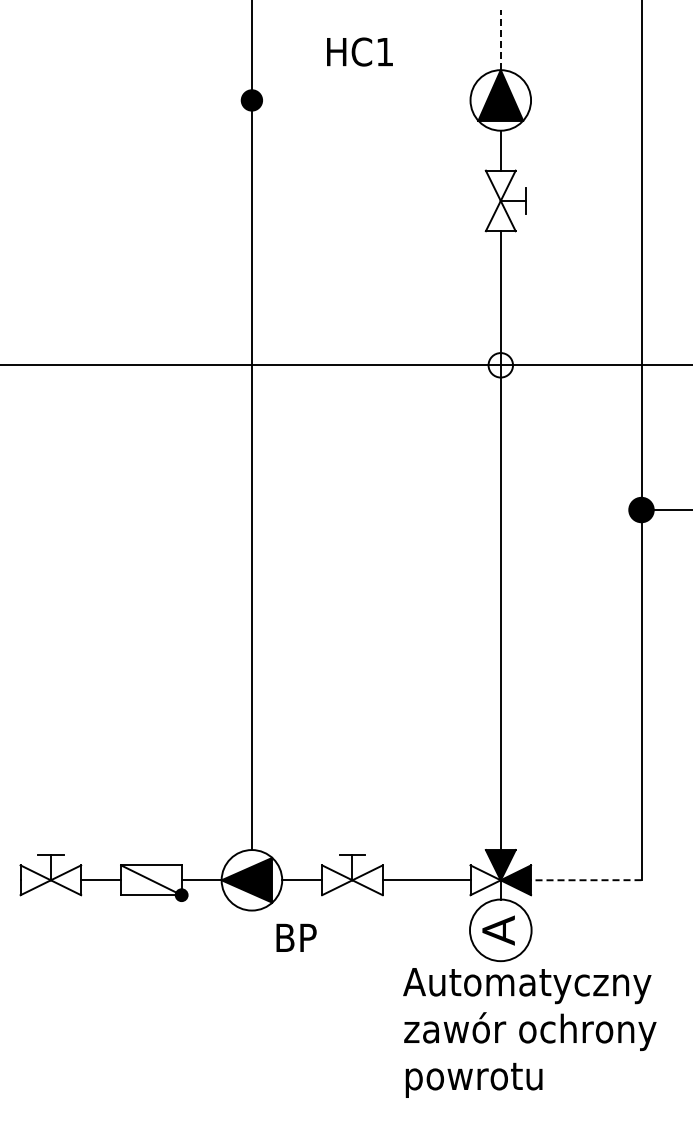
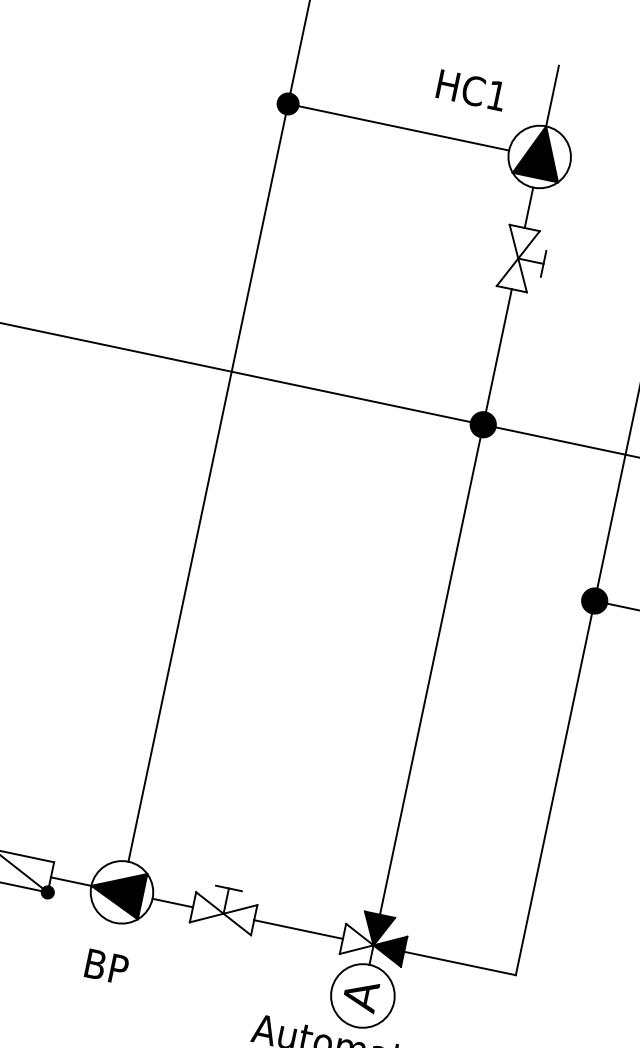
line: (500, 40) -> (552, 96), dashed -> solid
text: (359, 51) -> (471, 89), moved
line: (366, 100) -> (403, 128), added
fill: (500, 365) -> (482, 424), added
line: (585, 880) -> (459, 963), dashed -> solid
text: (296, 937) -> (106, 966), moved

